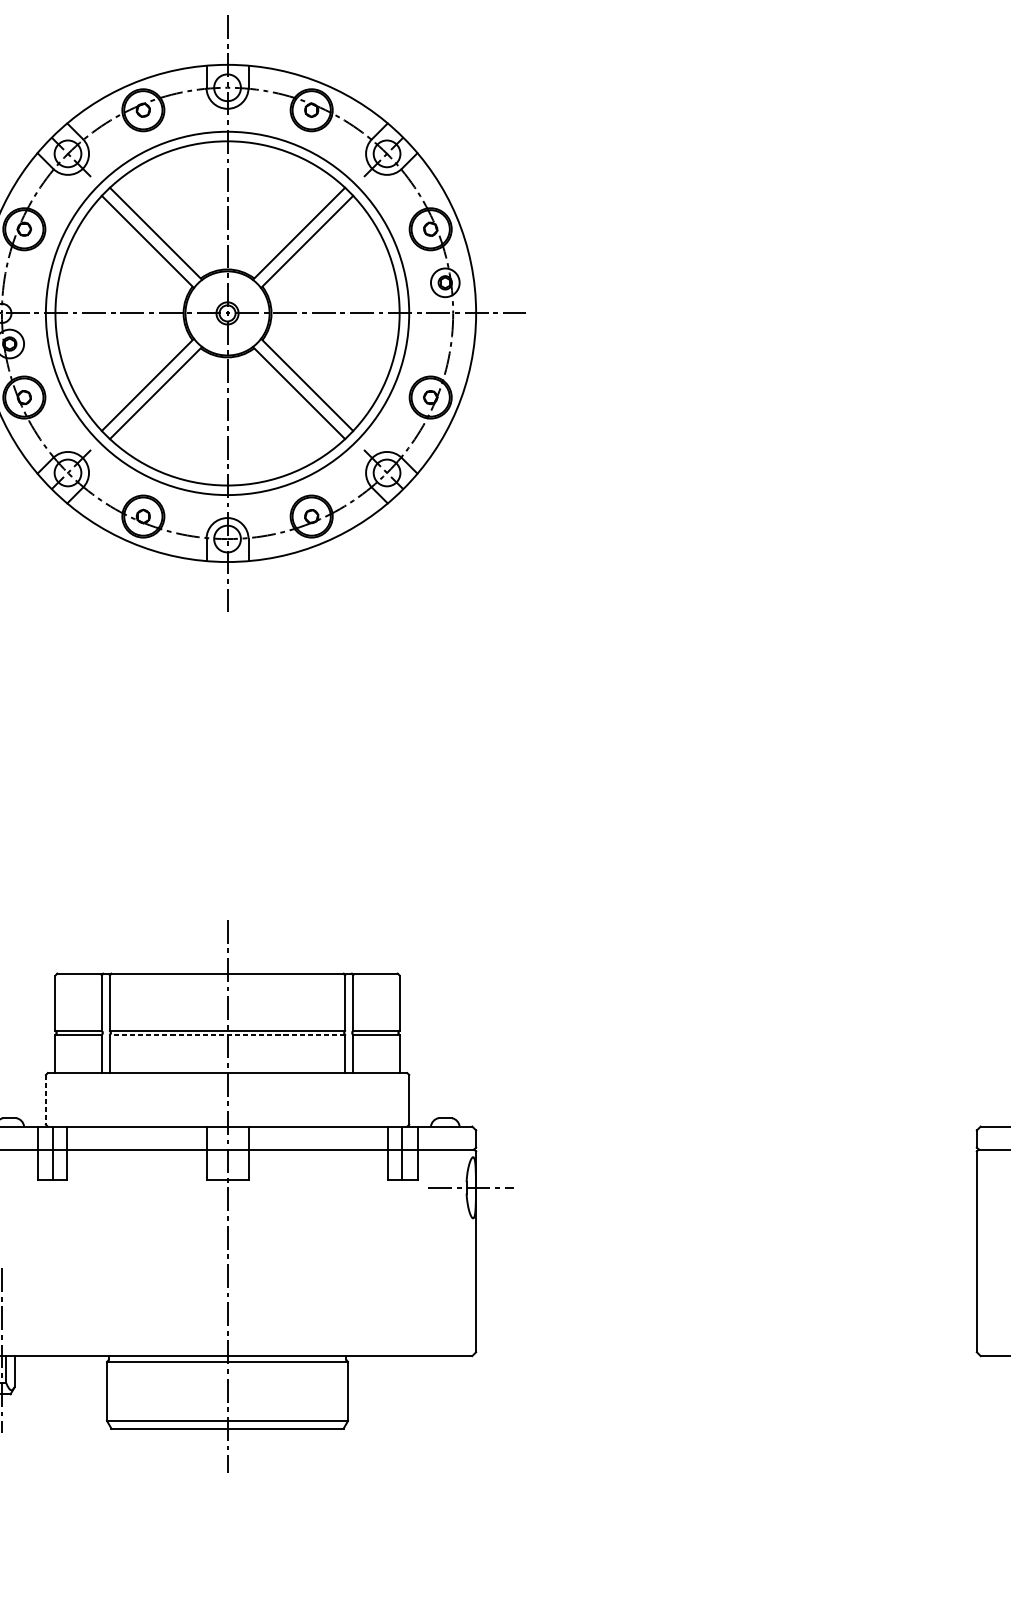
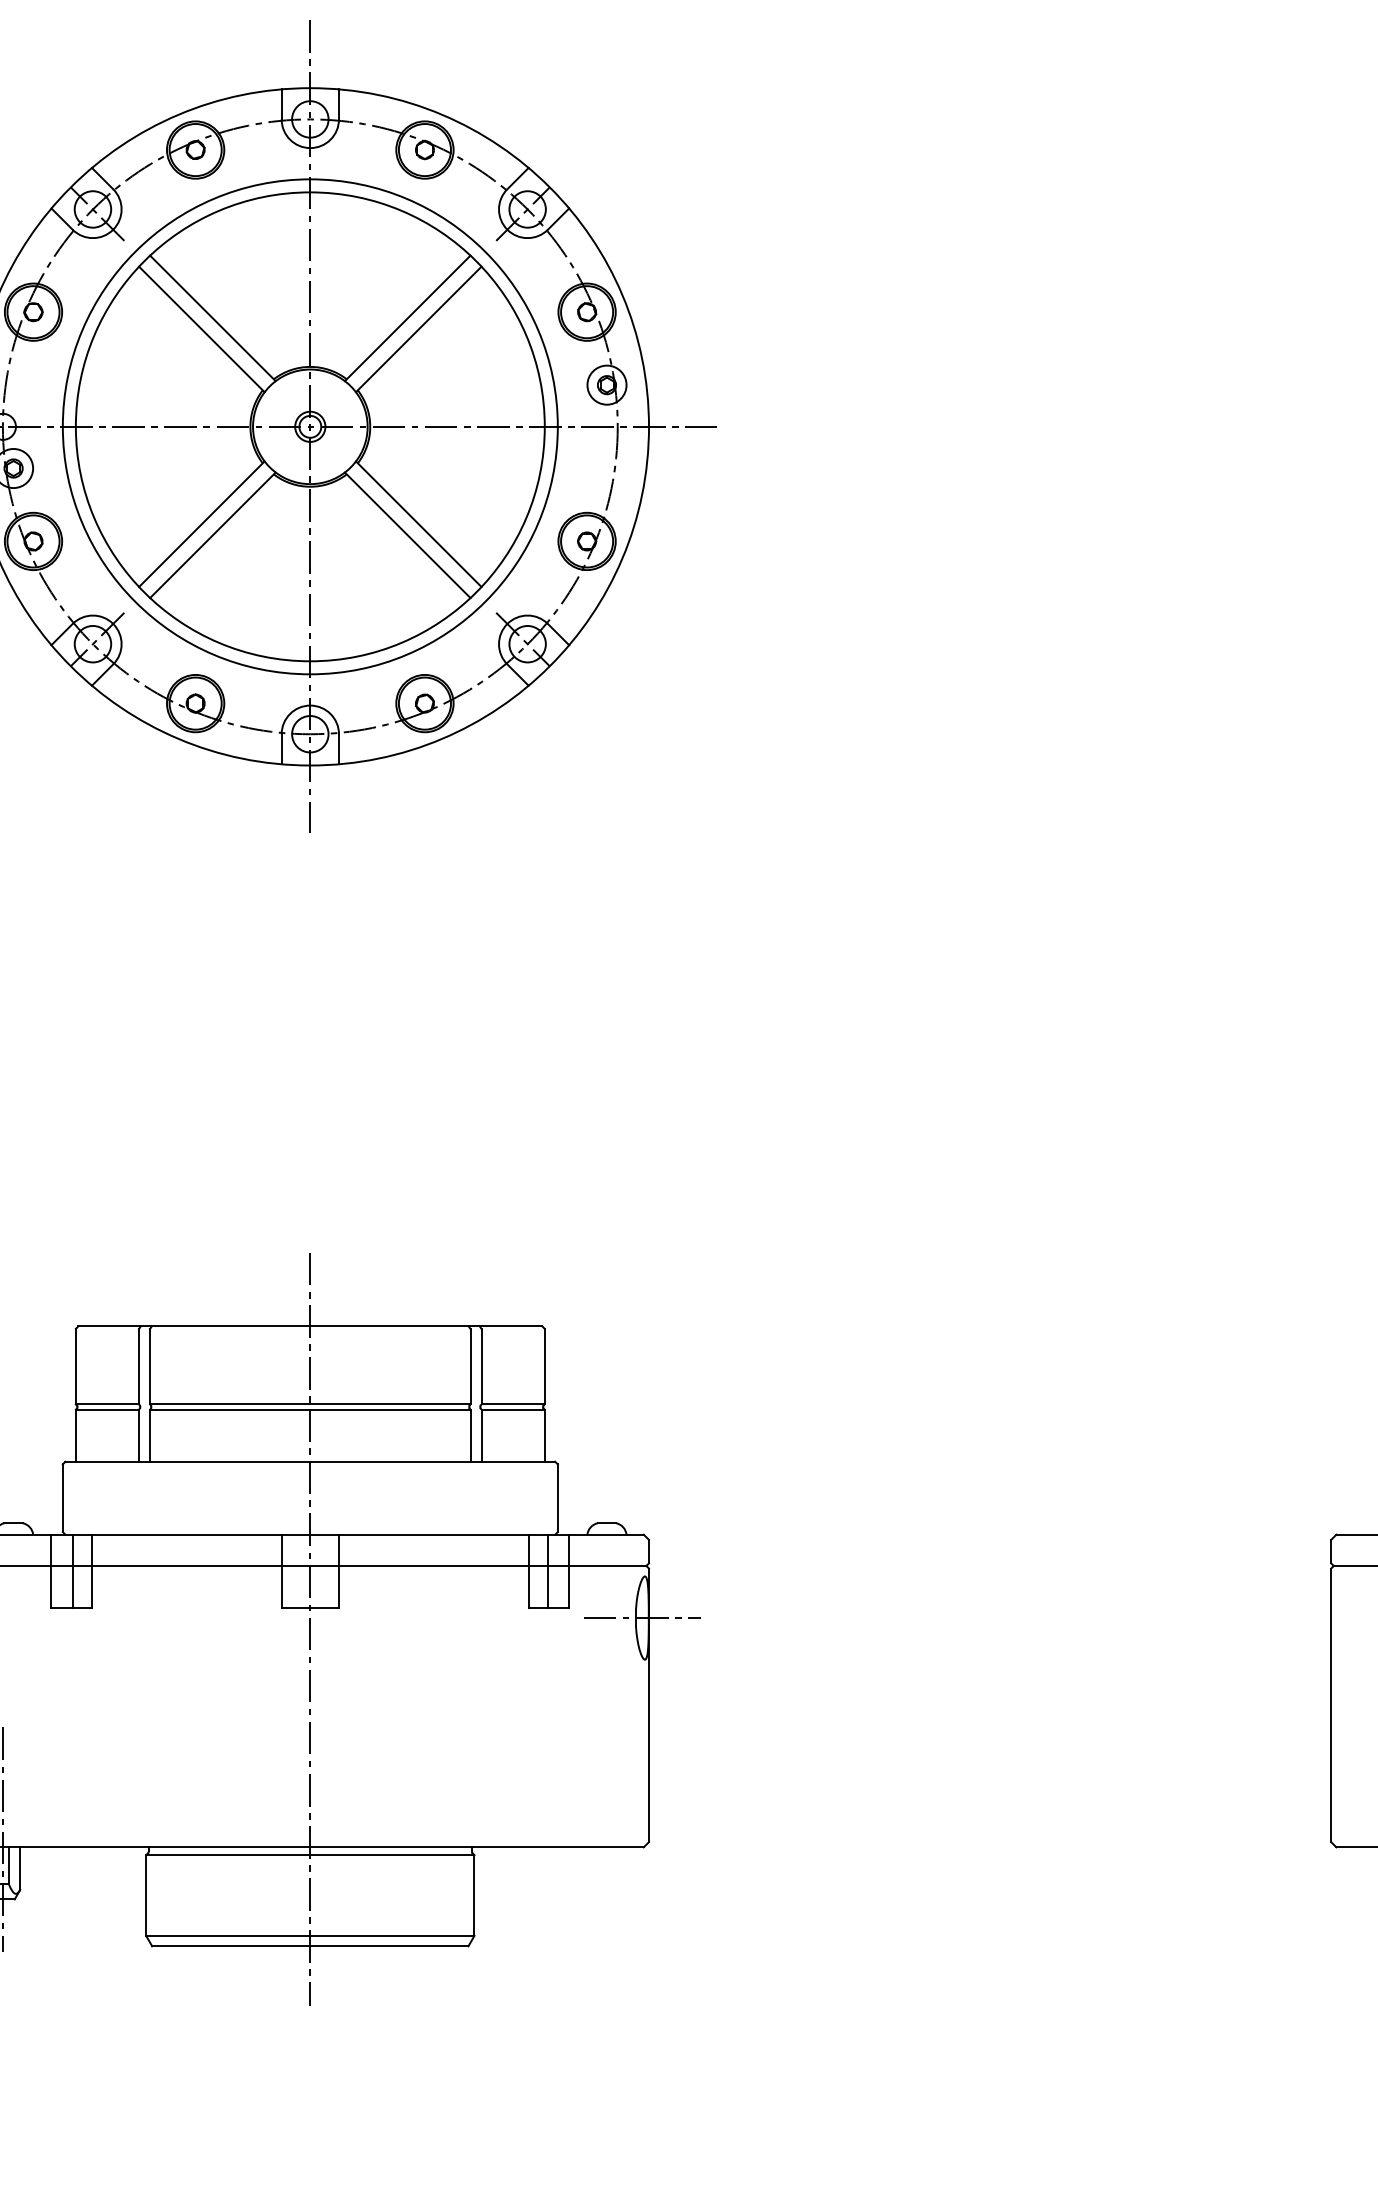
line: (226, 1034) -> (309, 1409), dashed -> solid
line: (45, 1100) -> (62, 1498), dashed -> solid

